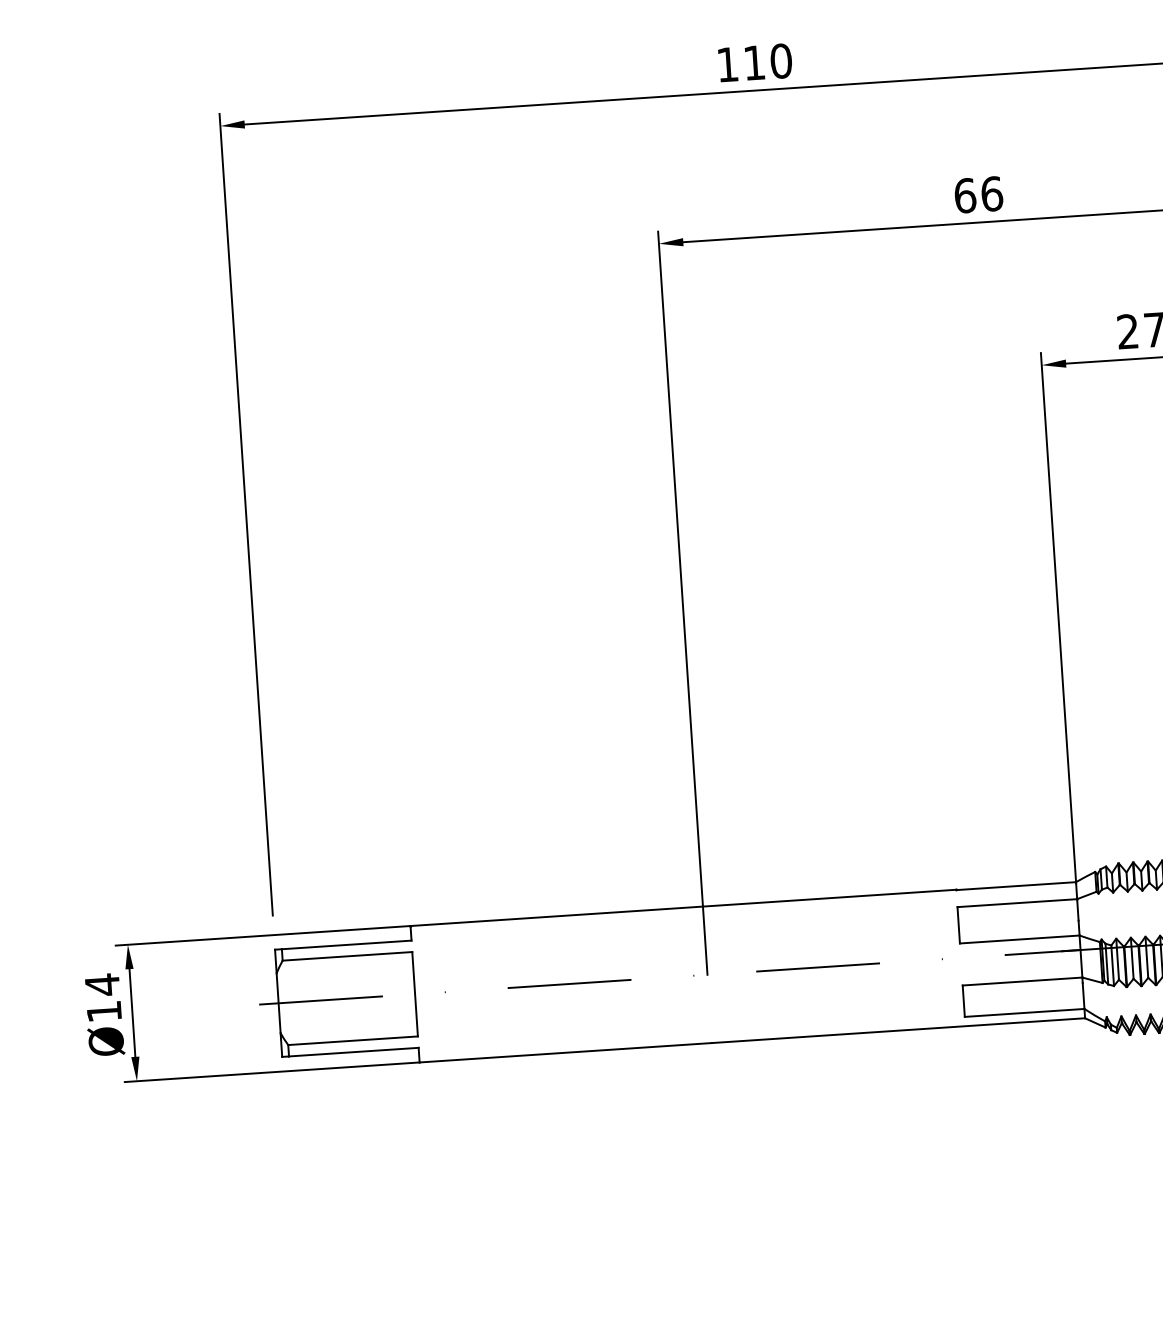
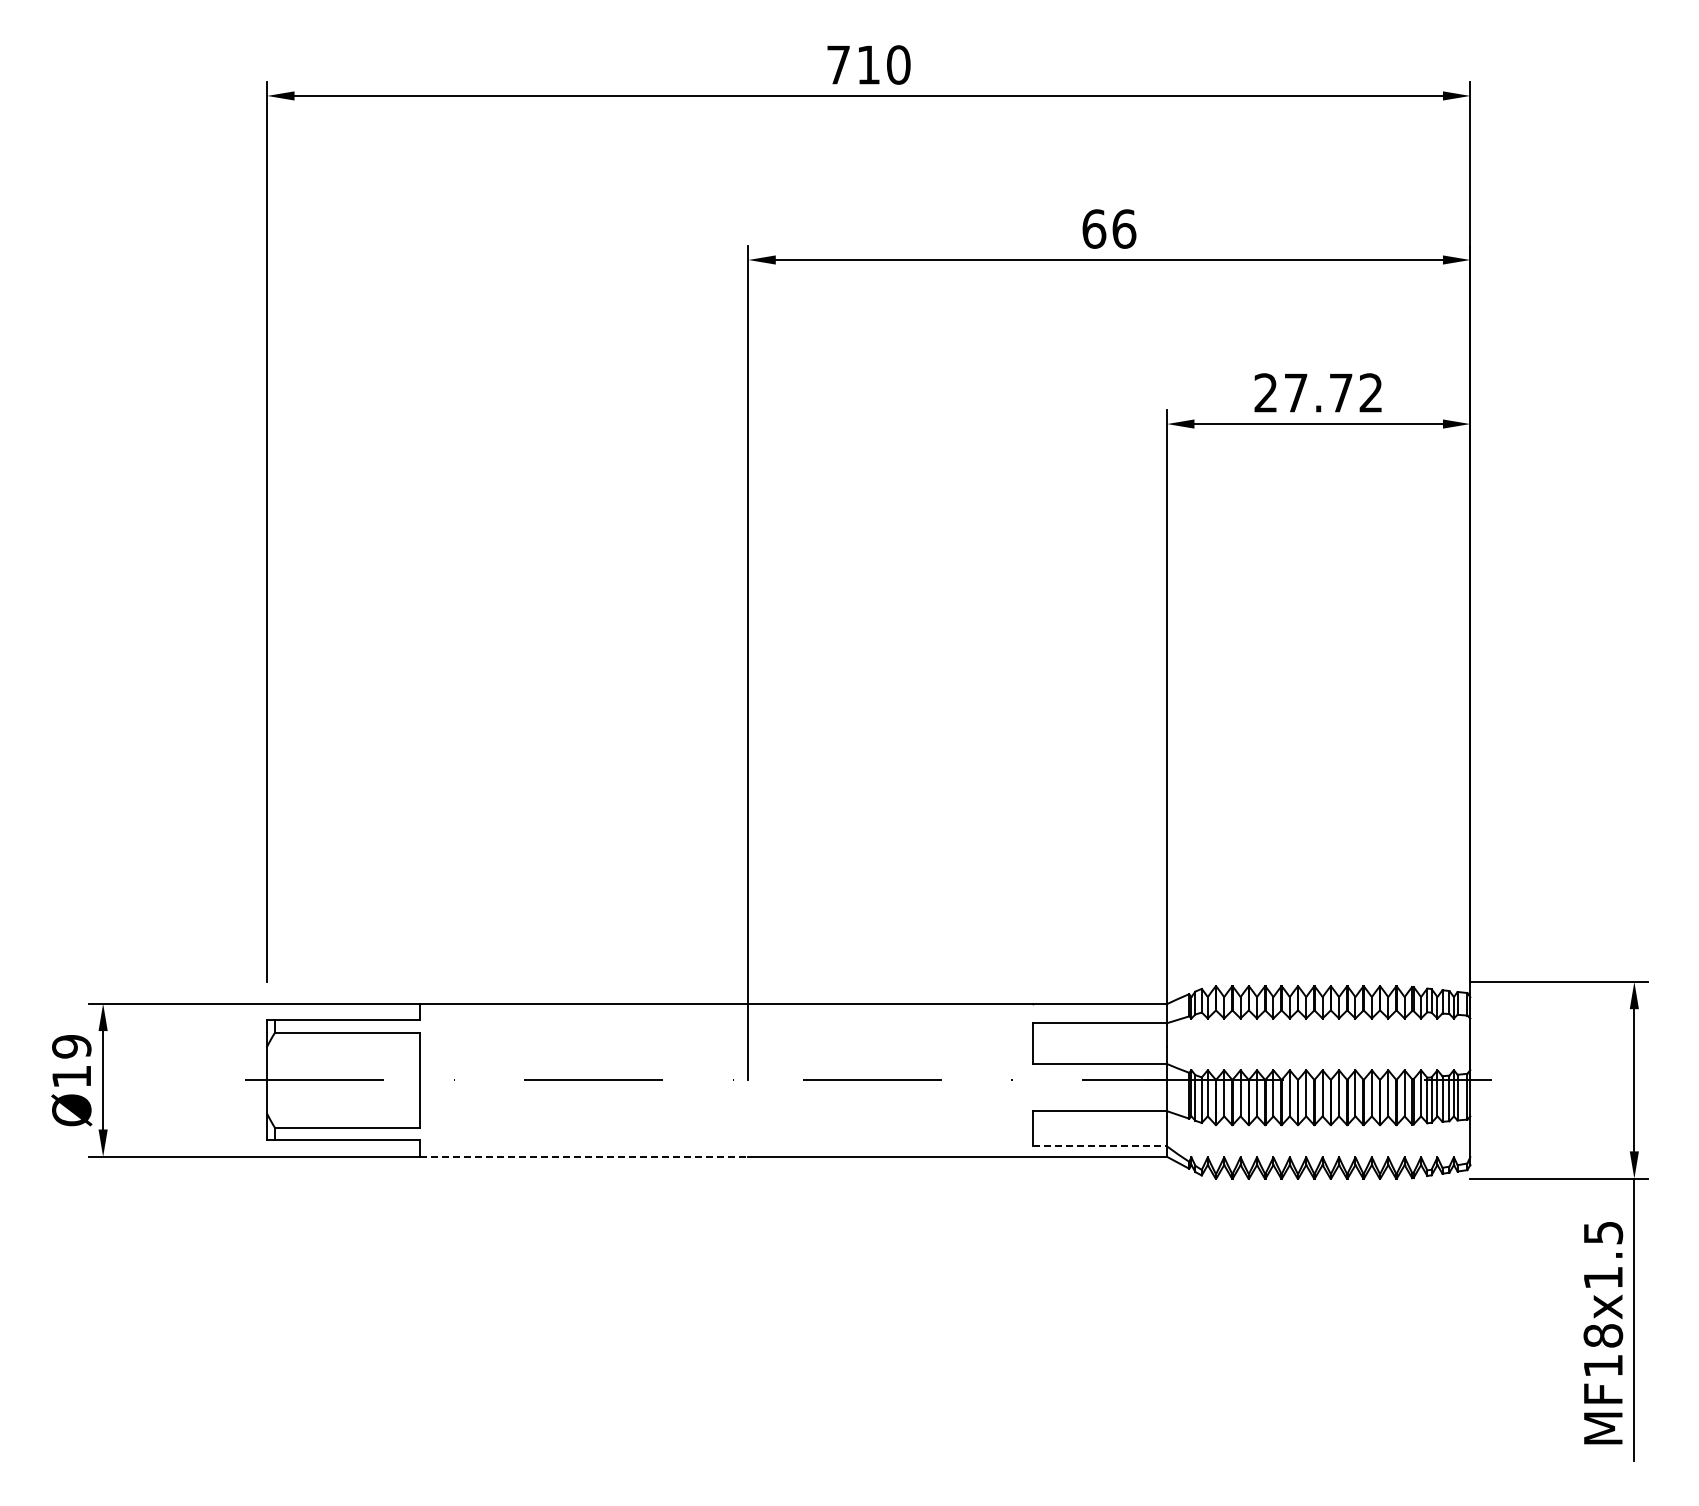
text: (727, 64) -> (838, 64), 110 -> 710
text: (102, 984) -> (71, 1046), Ø14 -> Ø19
line: (1025, 1012) -> (1100, 1146), solid -> dashed
line: (565, 1052) -> (584, 1156), solid -> dashed

